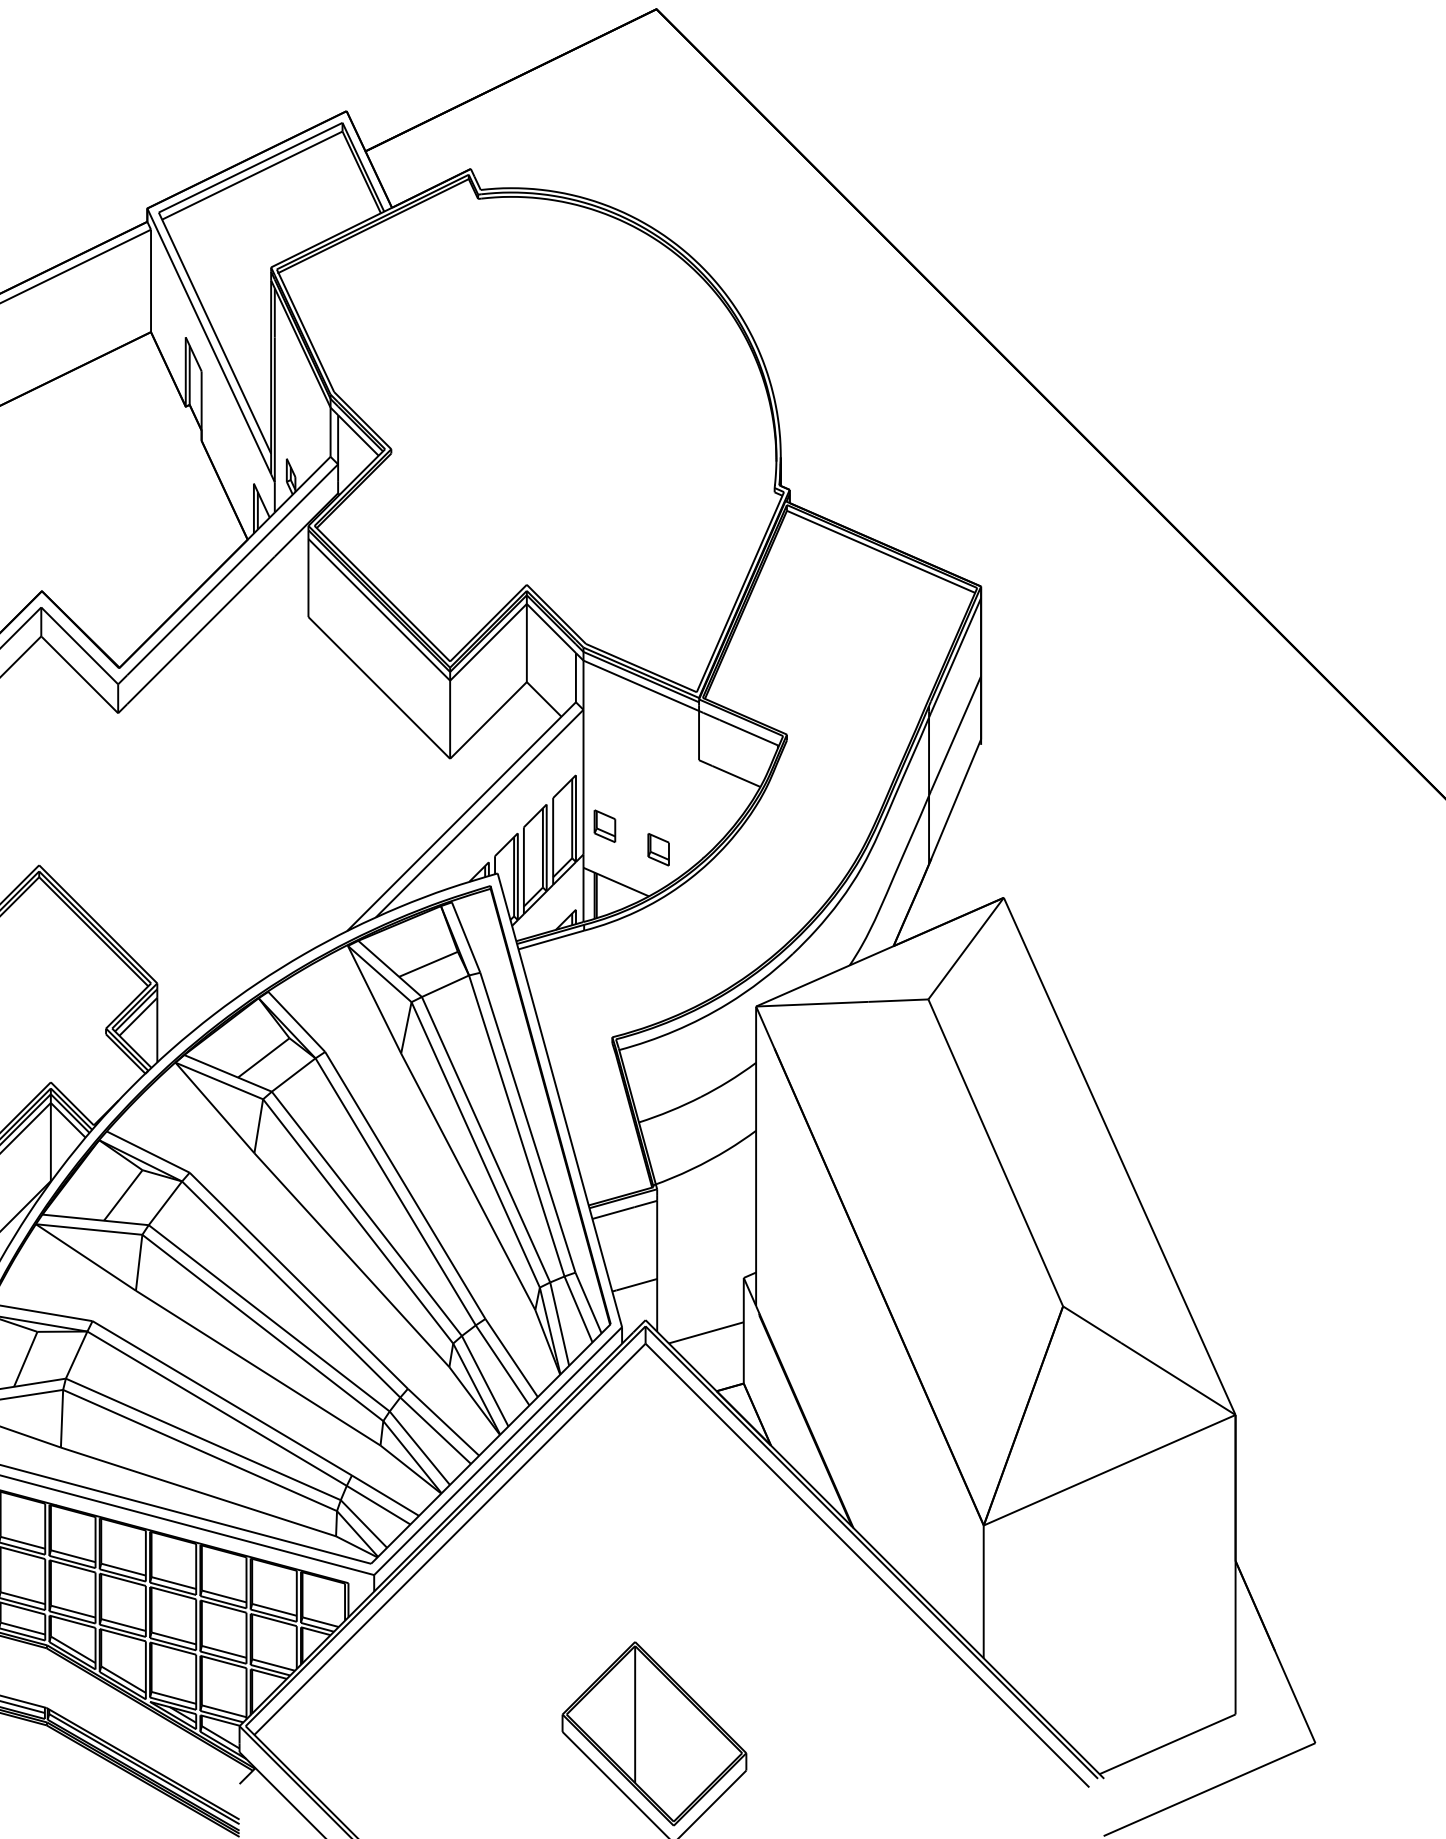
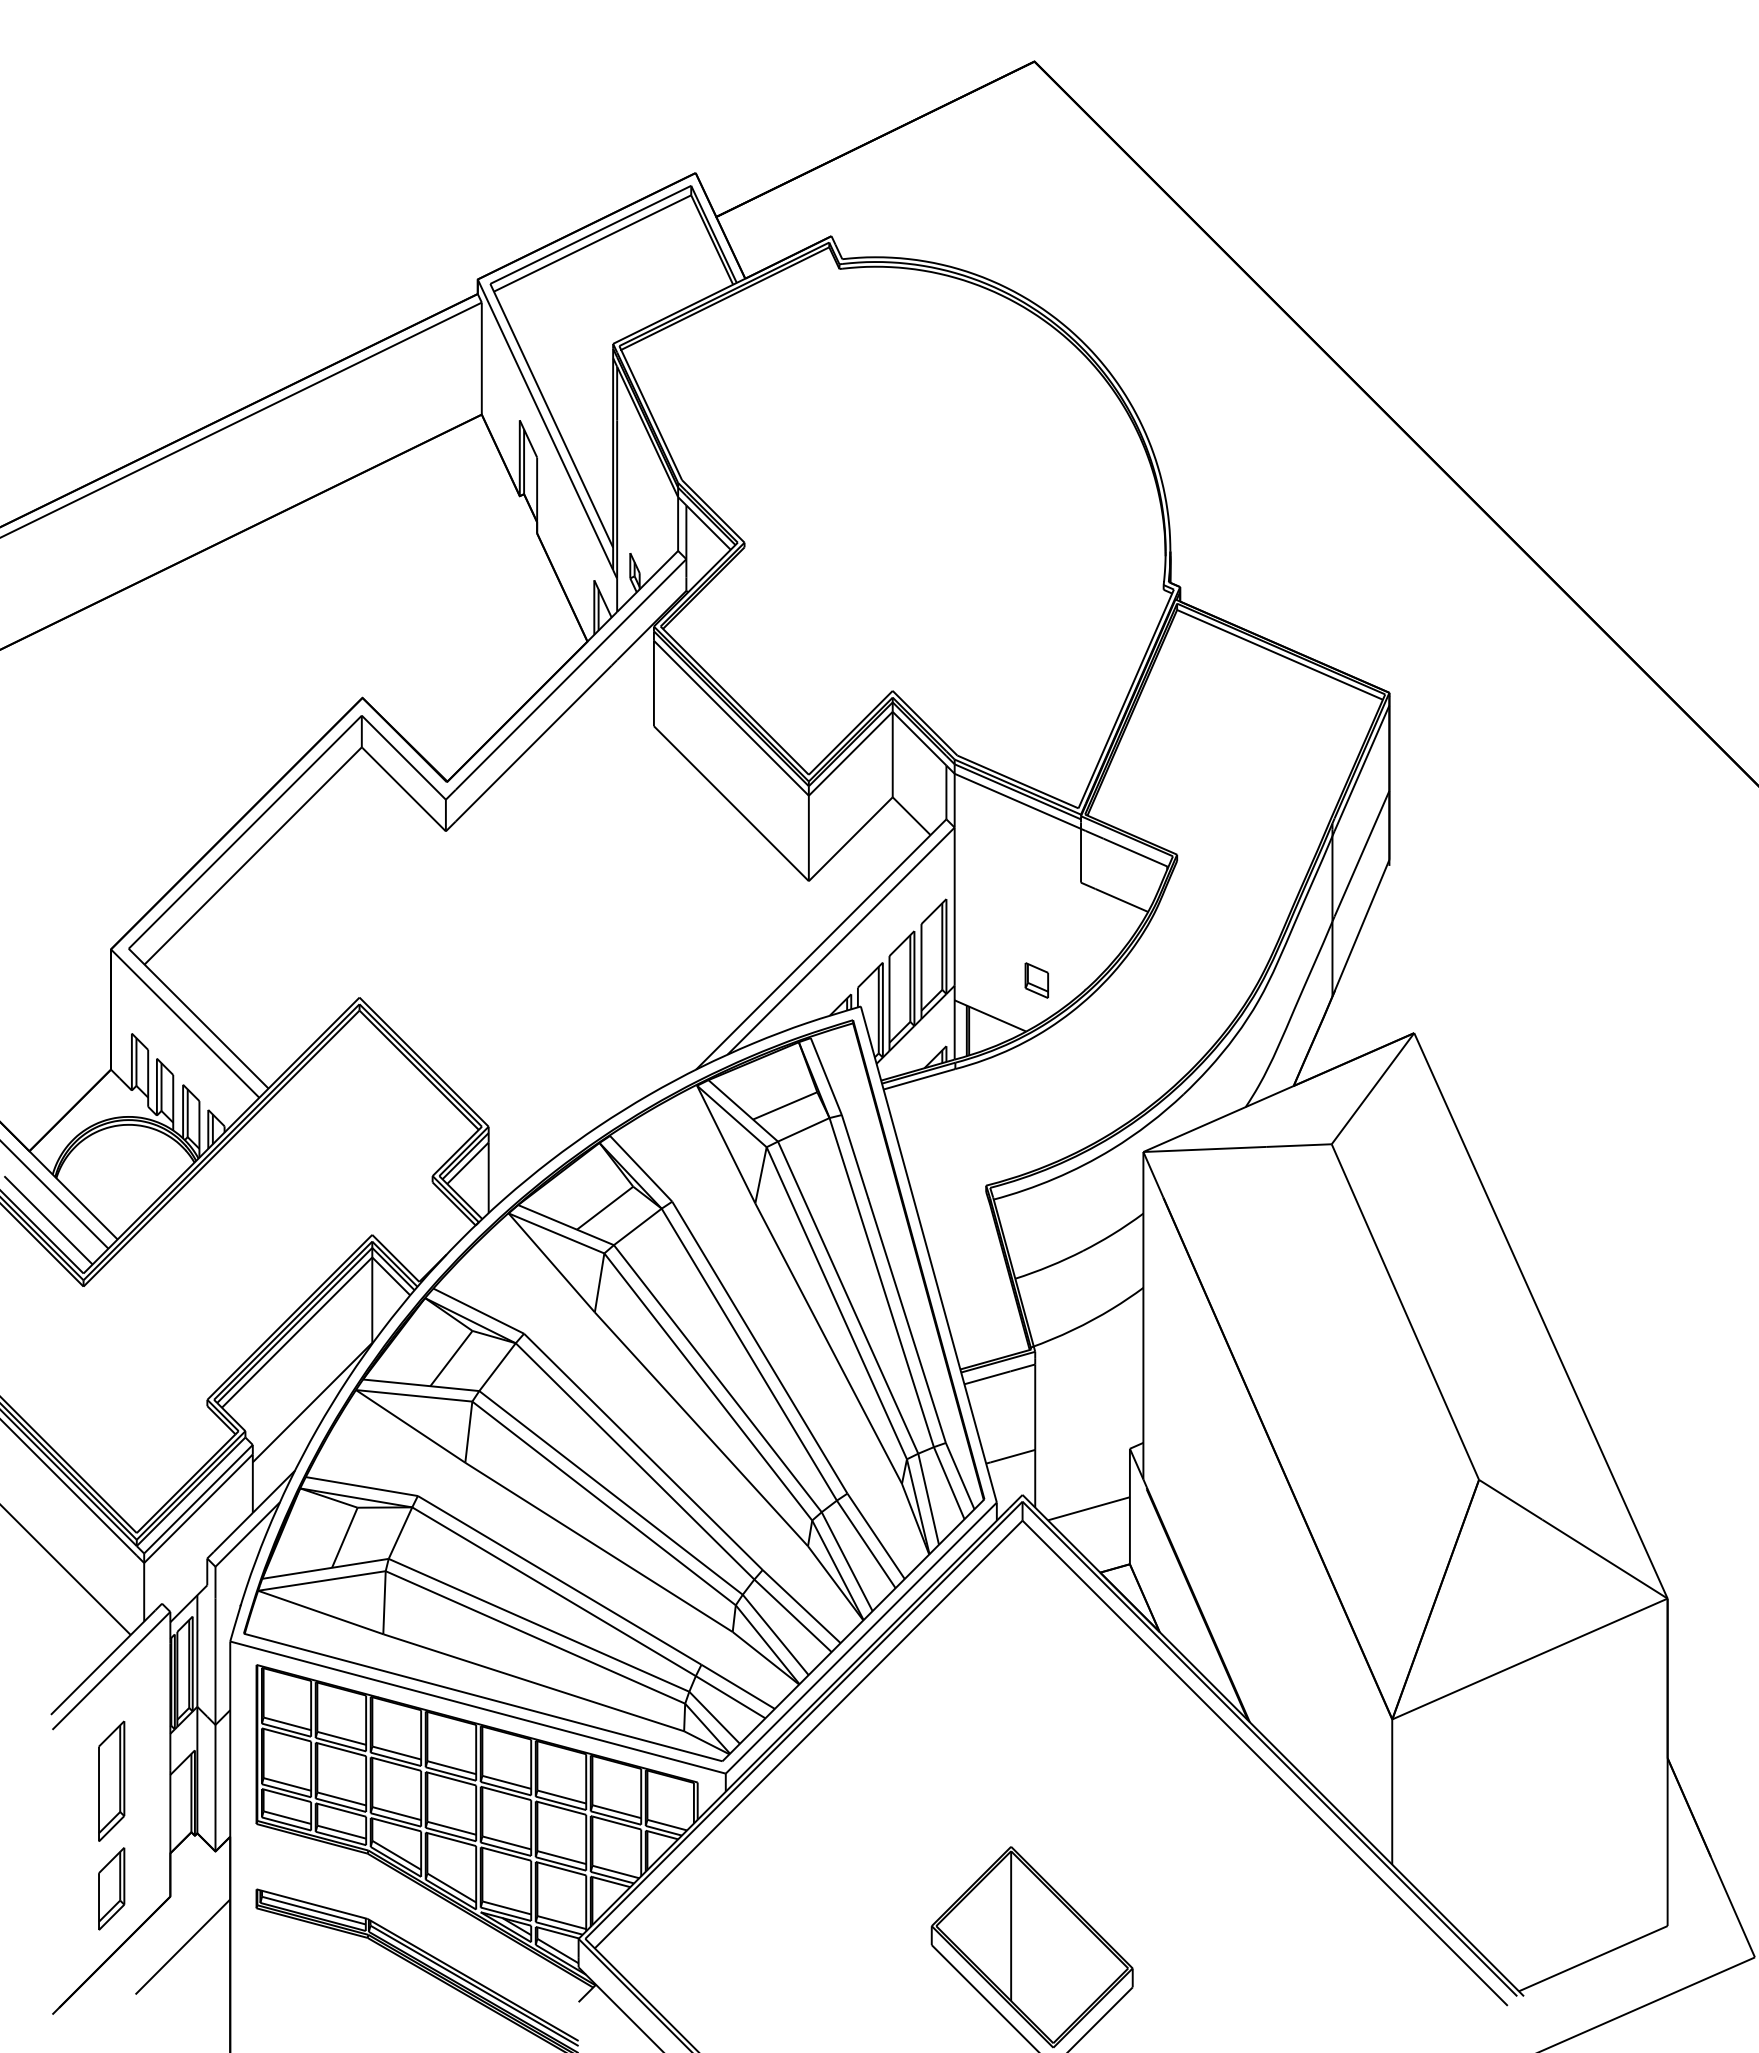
part: (604, 825) -> (977, 954), removed

